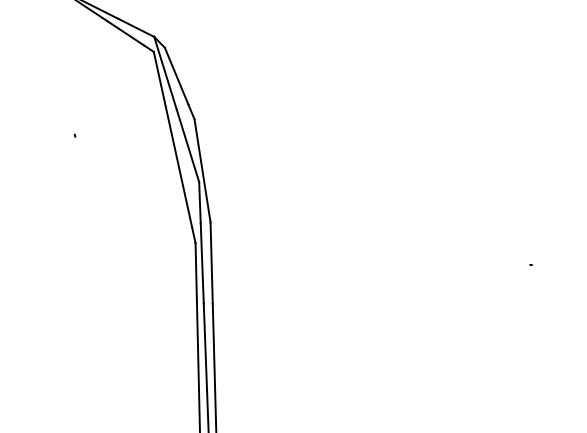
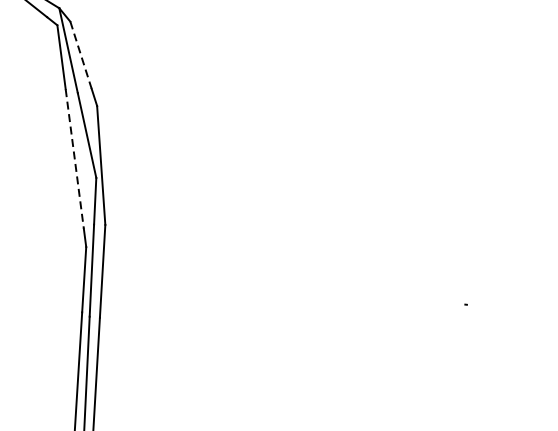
line: (176, 76) -> (80, 55), solid -> dashed
line: (178, 167) -> (74, 159), solid -> dashed

